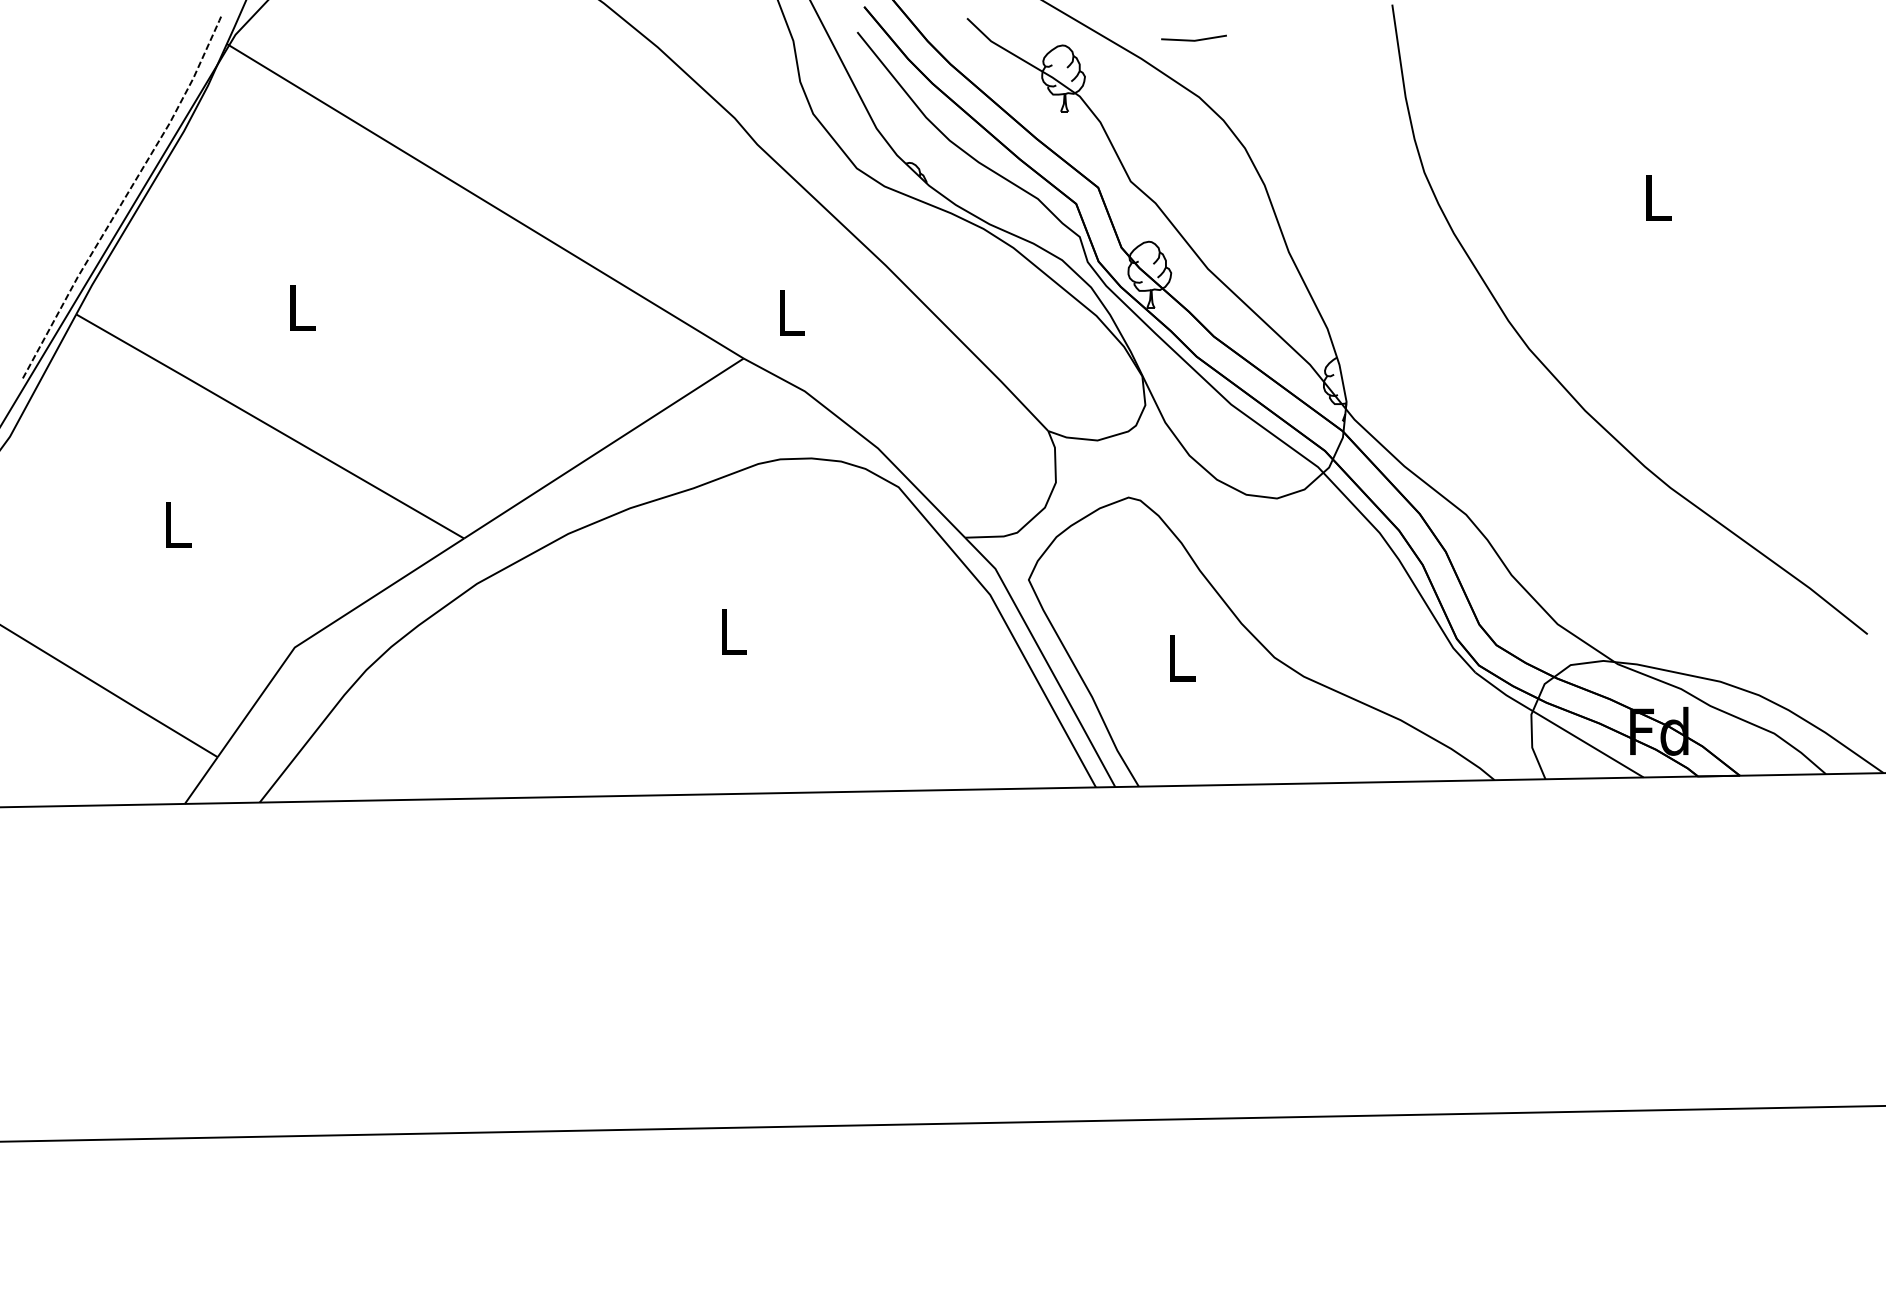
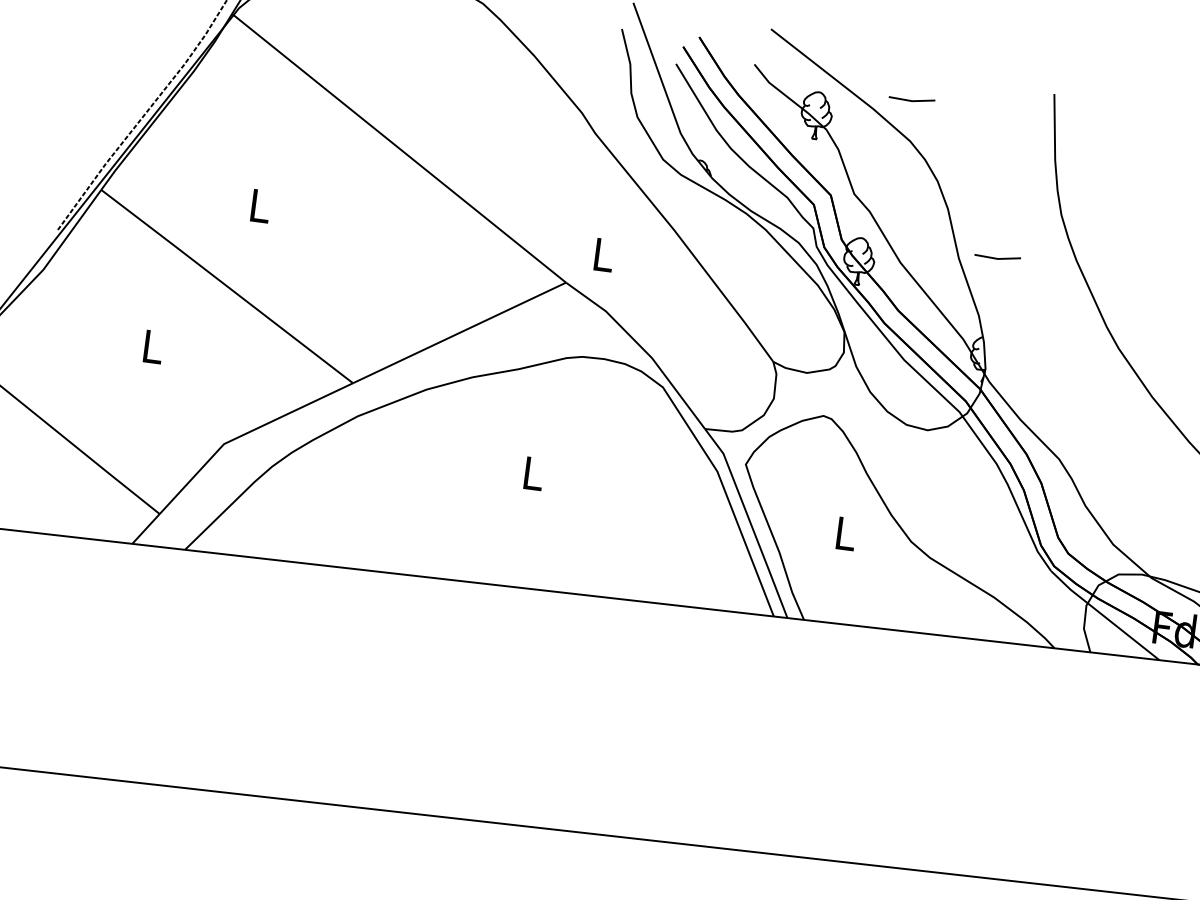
line: (1342, 244) -> (997, 257), added

